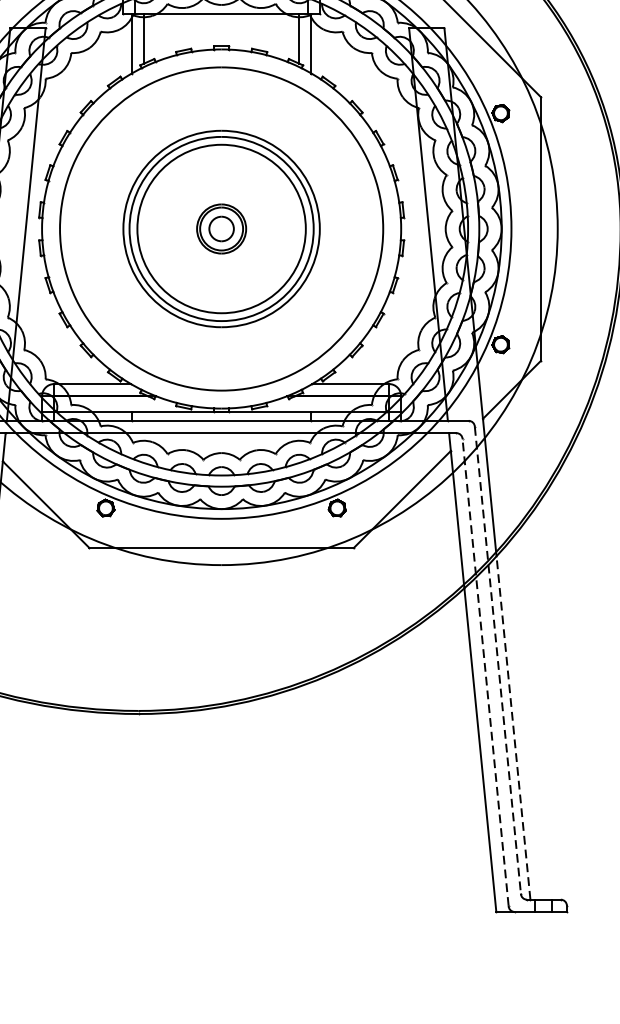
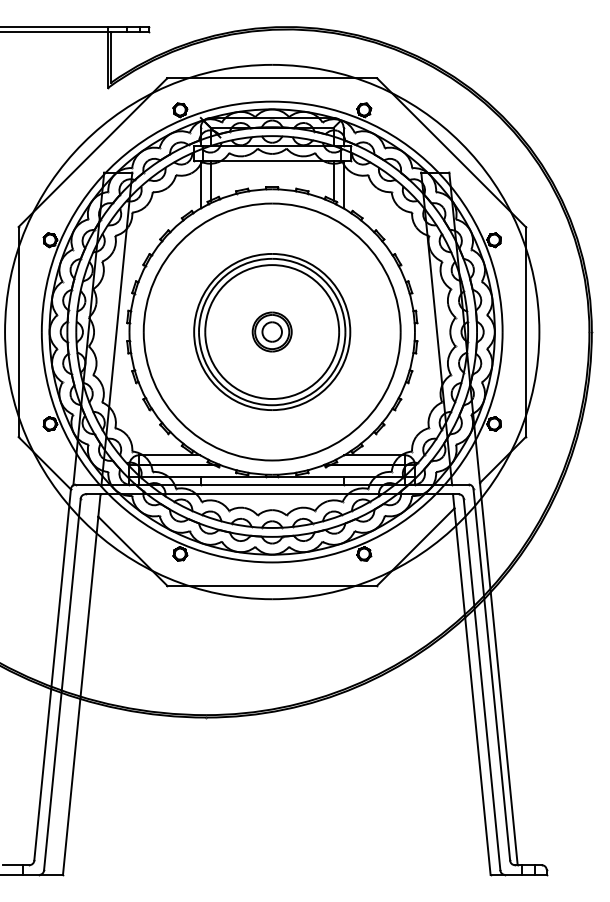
line: (497, 661) -> (491, 675), dashed -> solid
line: (486, 672) -> (482, 684), dashed -> solid
line: (513, 727) -> (504, 728), dashed -> solid

